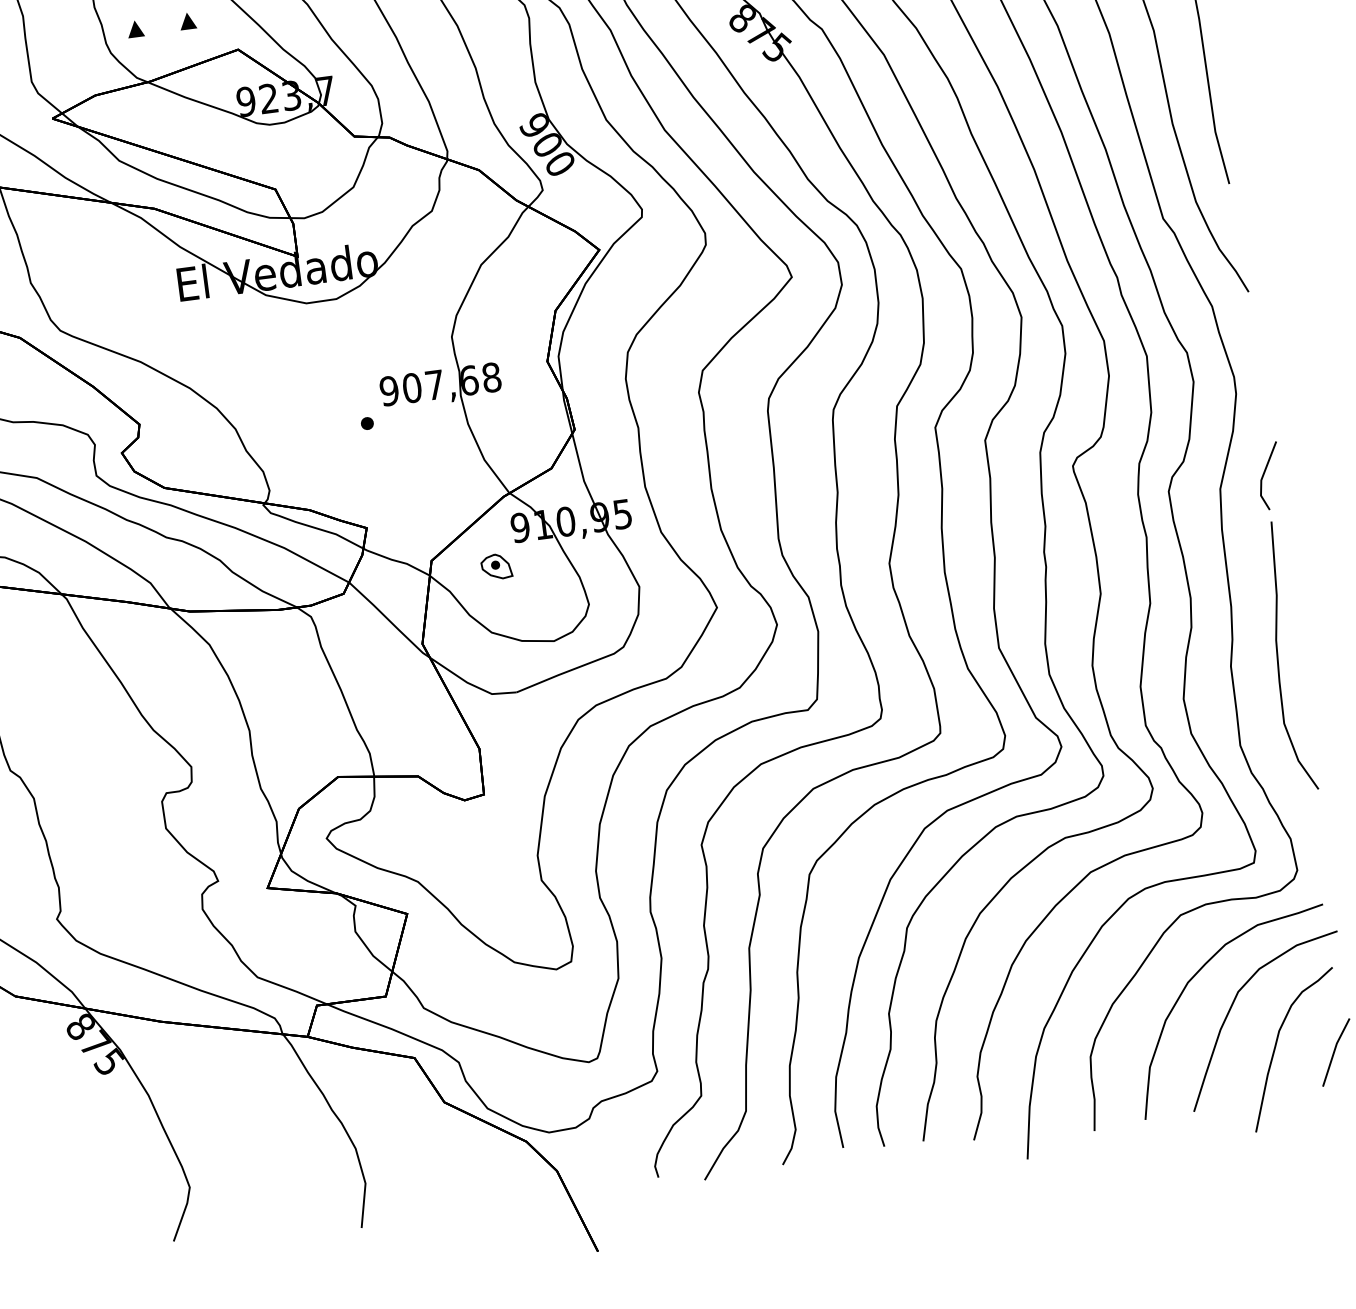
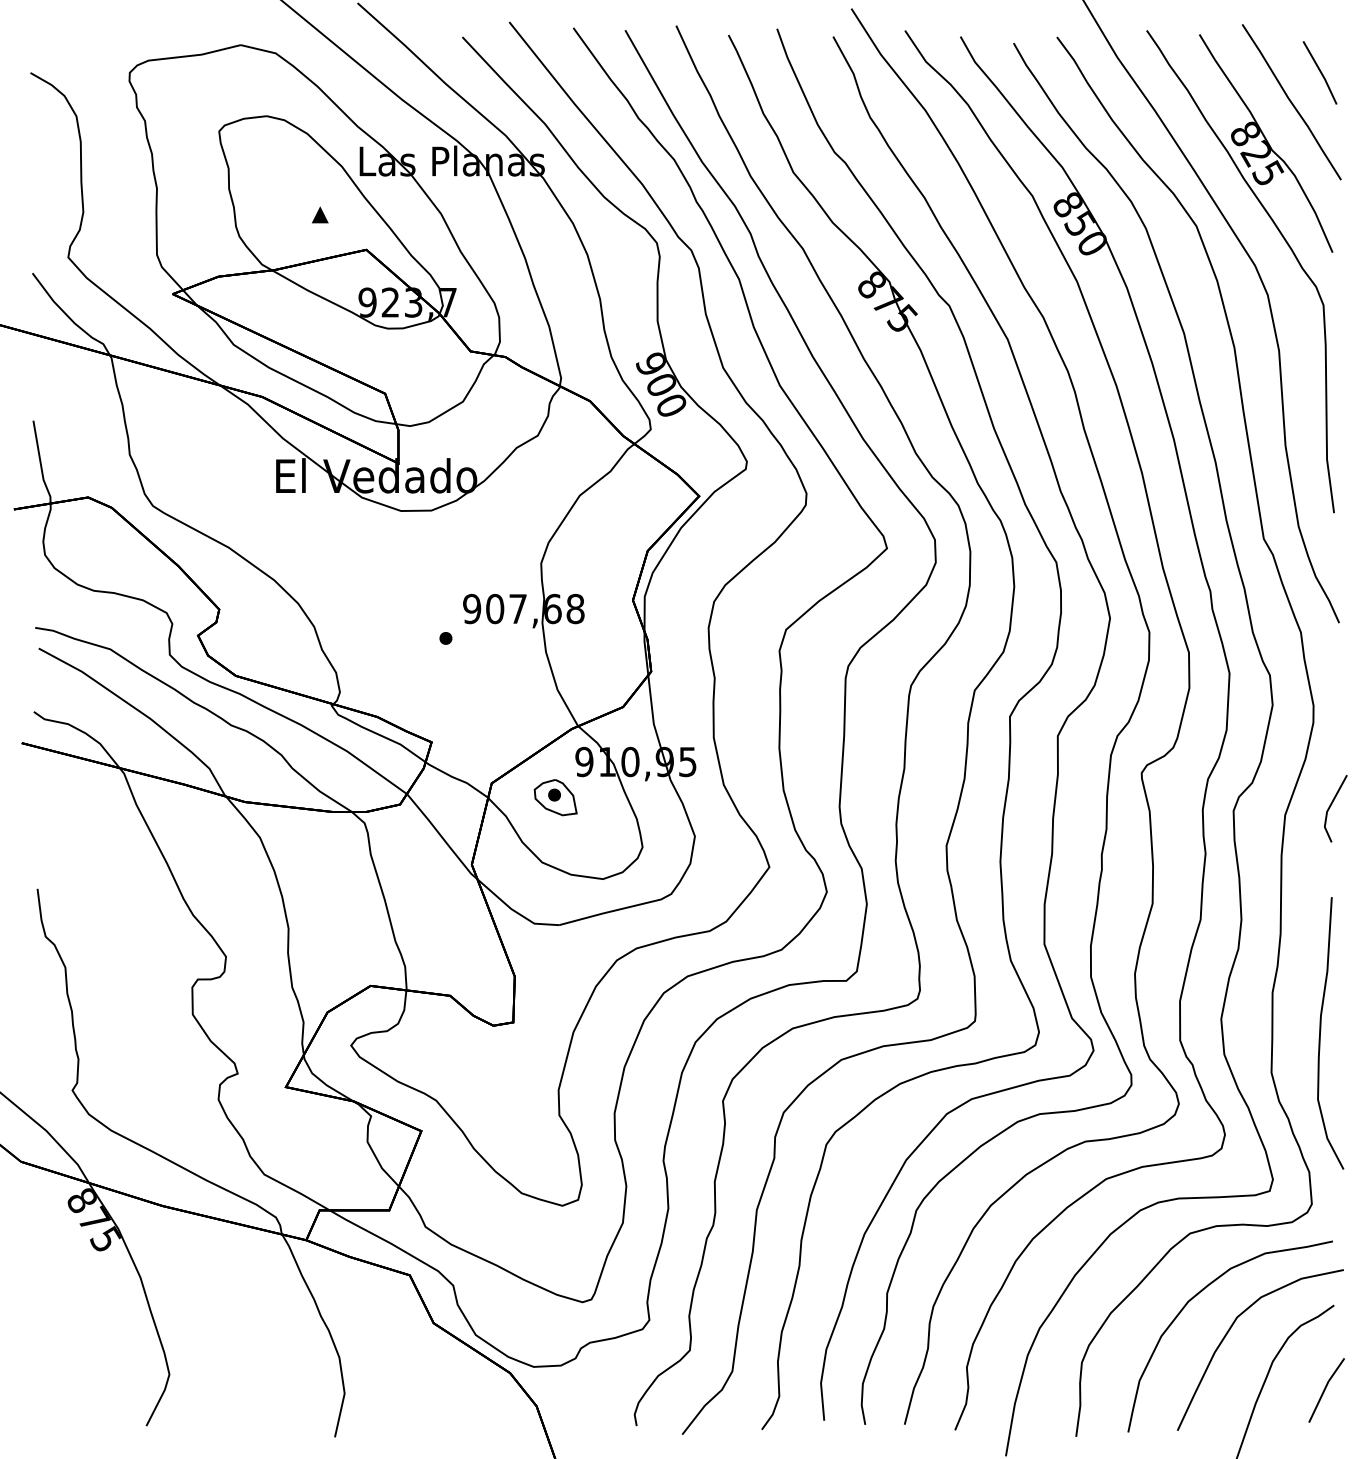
part: (135, 28) -> (267, 215), removed
part: (496, 566) -> (555, 797), size x1.43
curve: (1278, 654) -> (1321, 1030), moved

